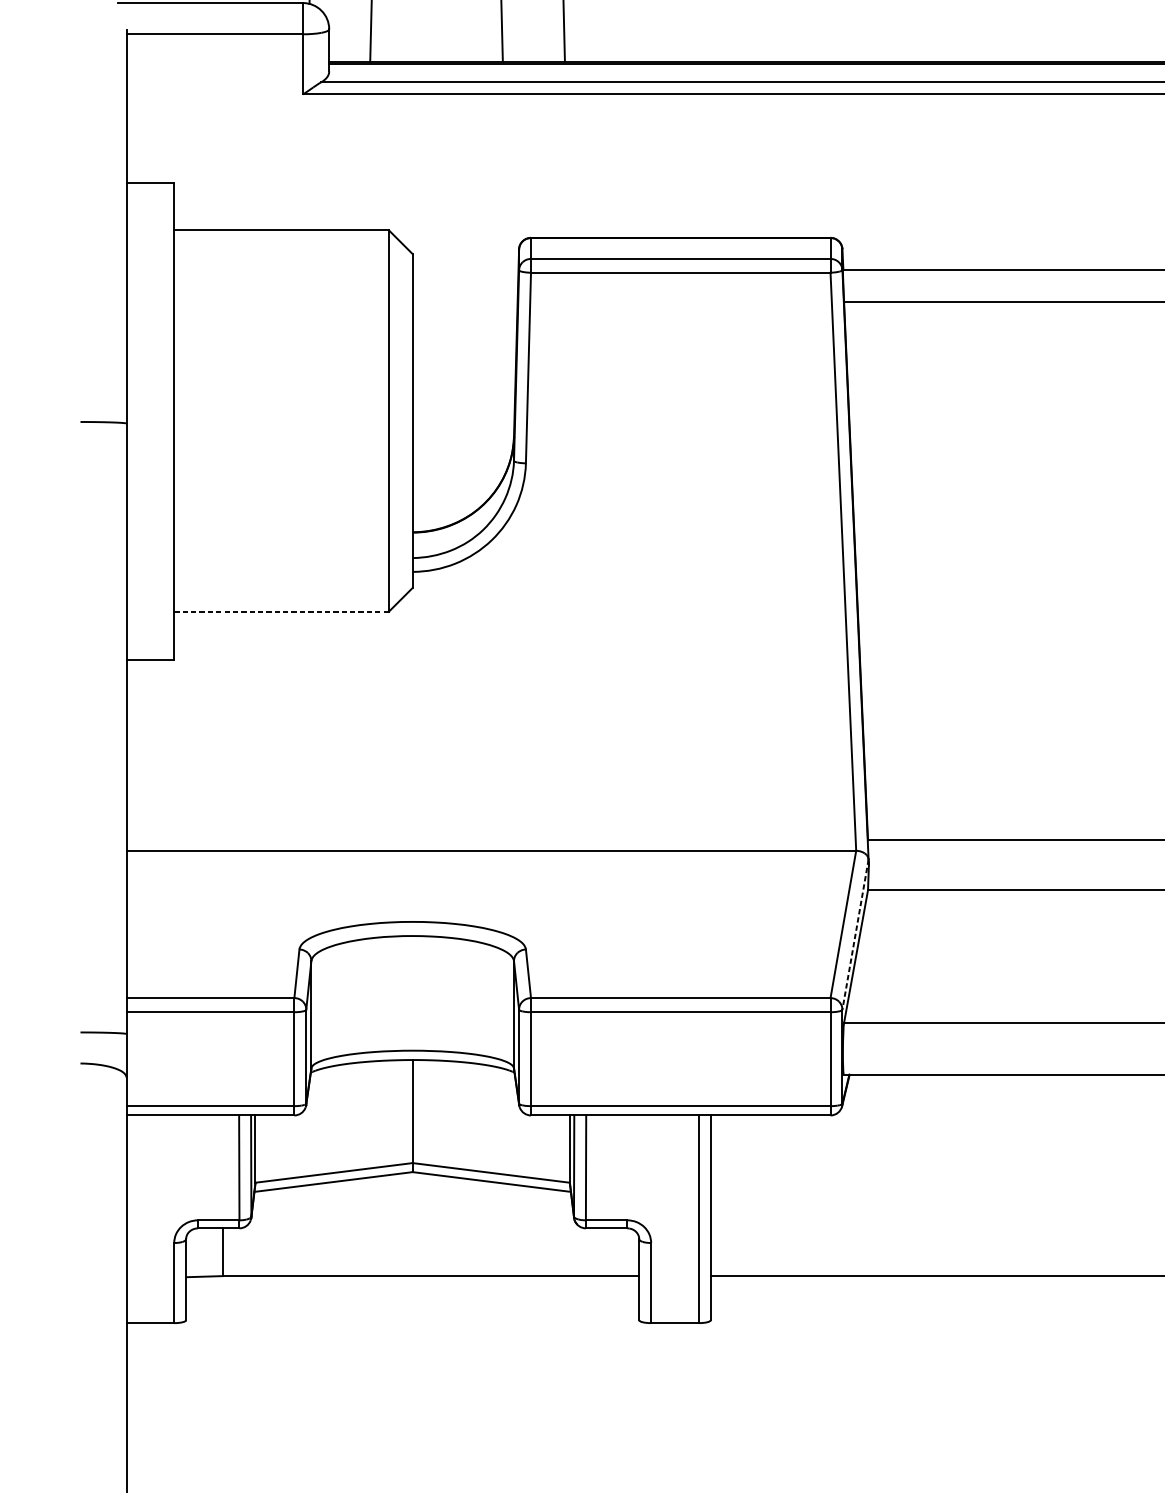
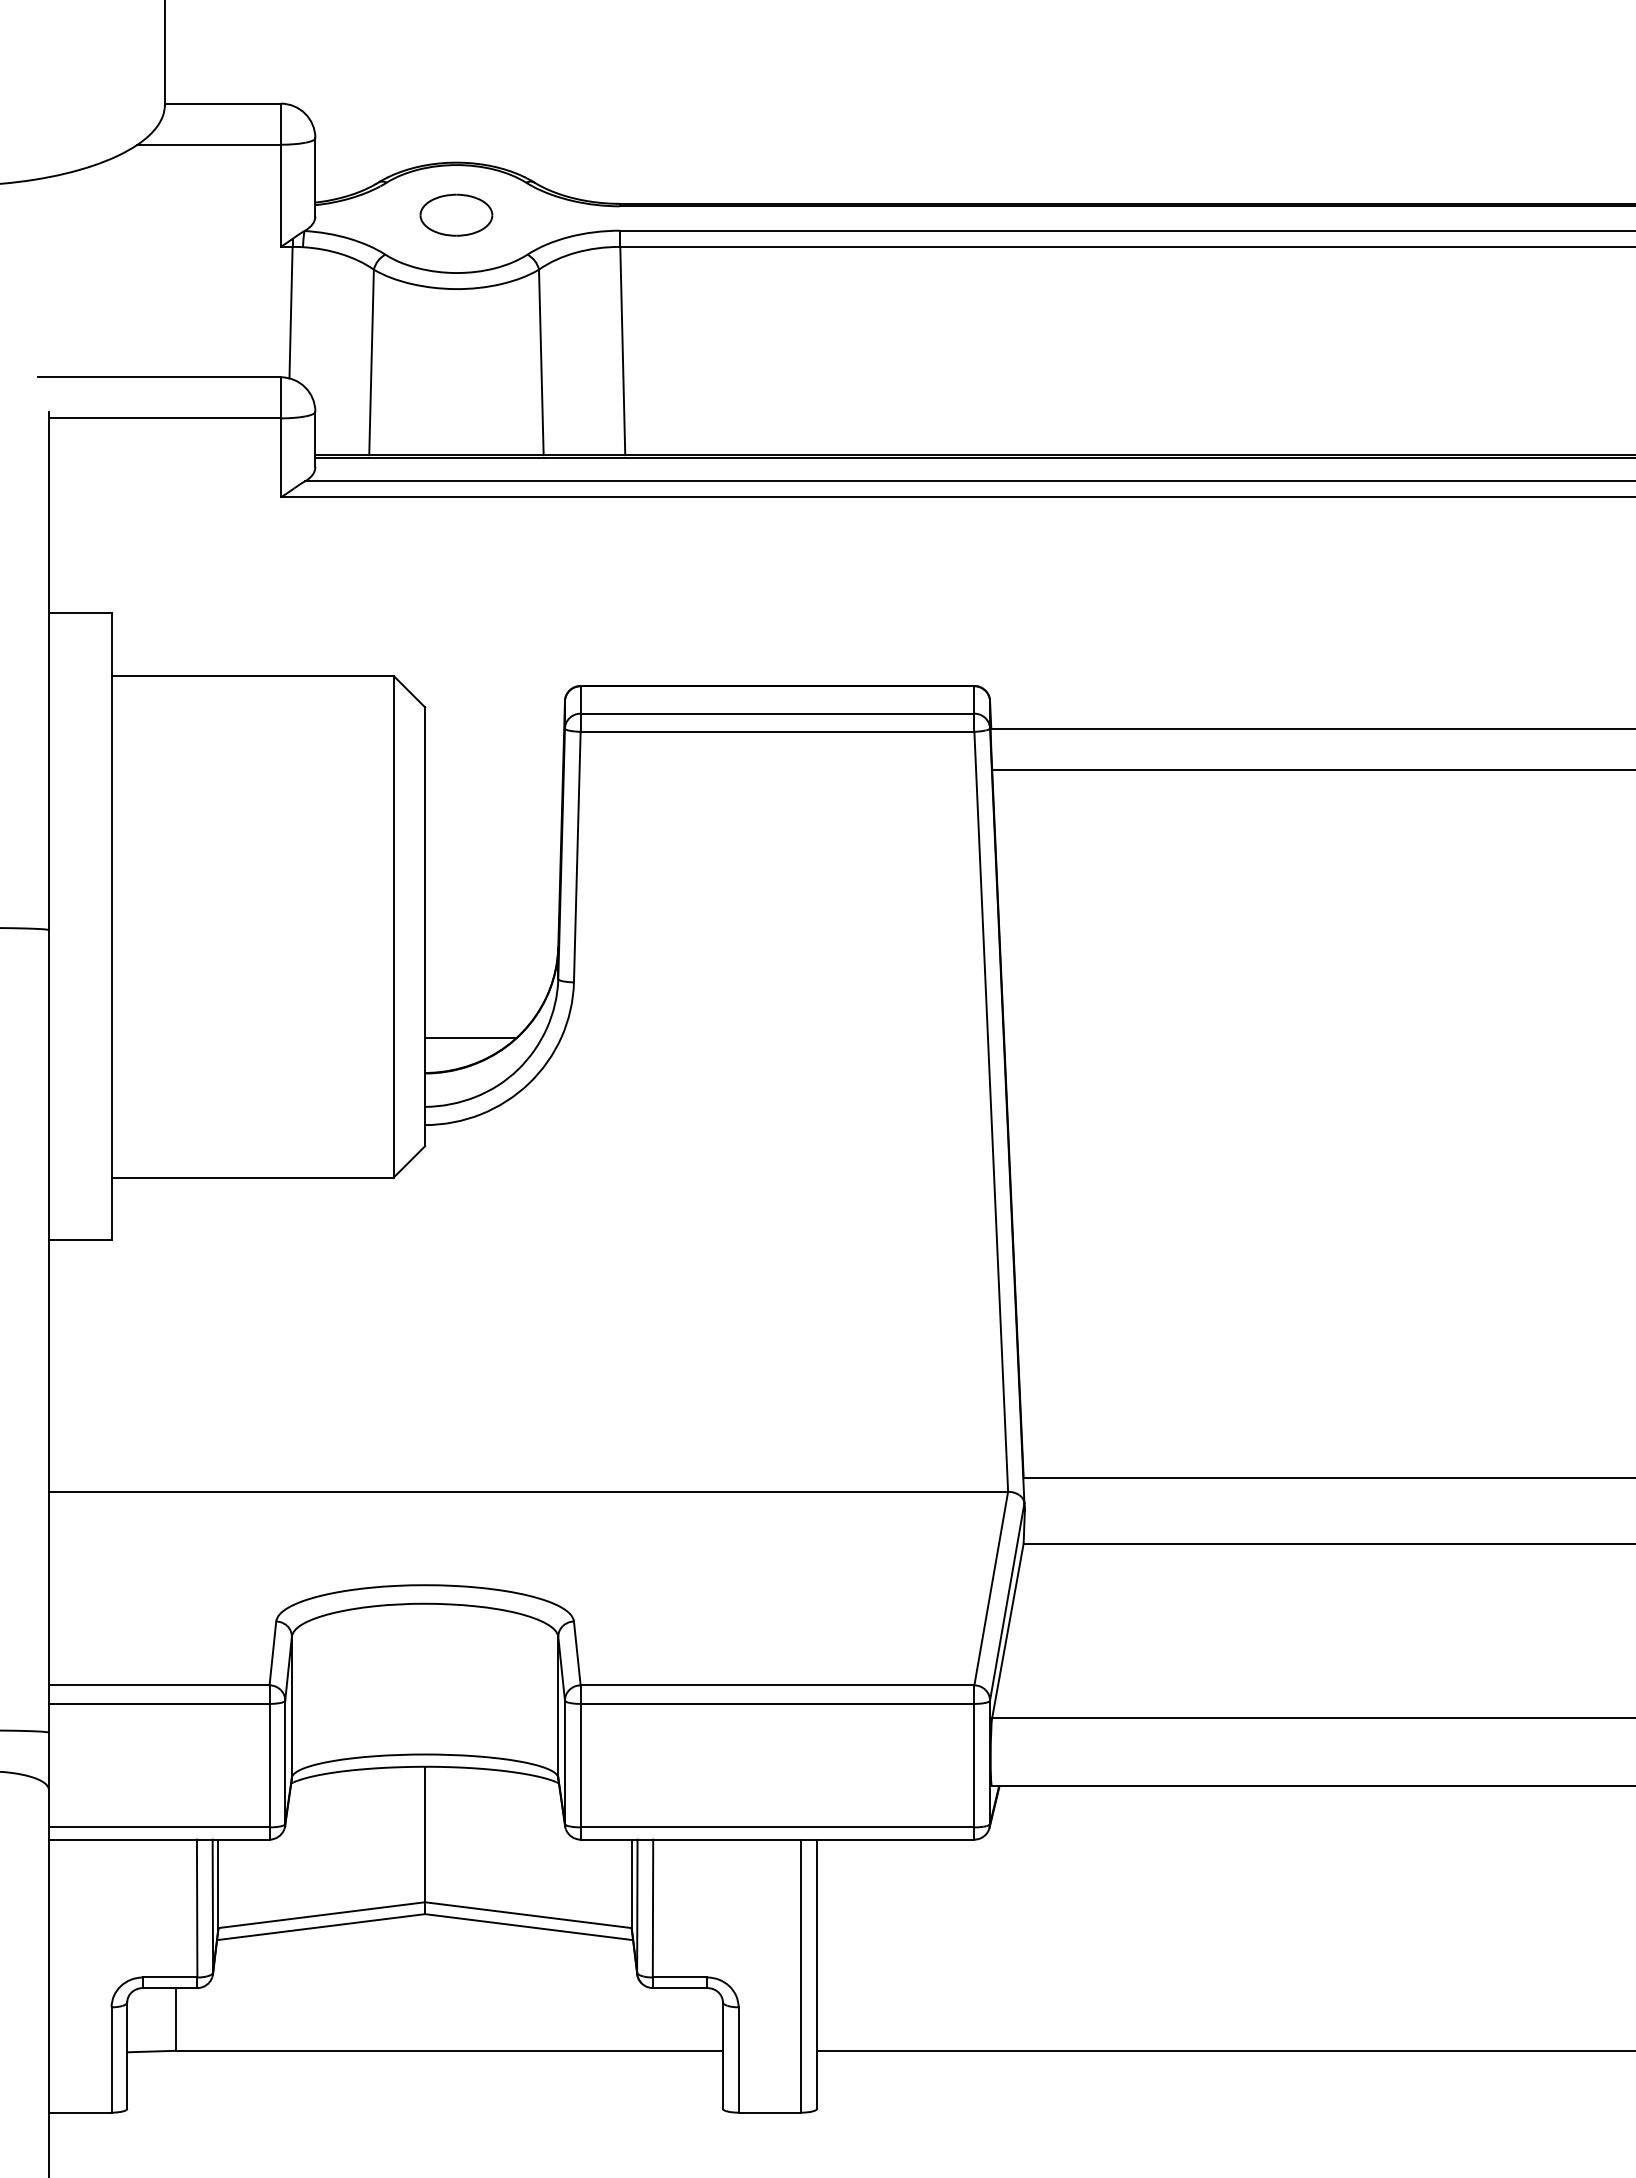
line: (447, 505) -> (470, 1037), added
line: (281, 611) -> (252, 1177), dashed -> solid
line: (855, 935) -> (1007, 1602), dashed -> solid

